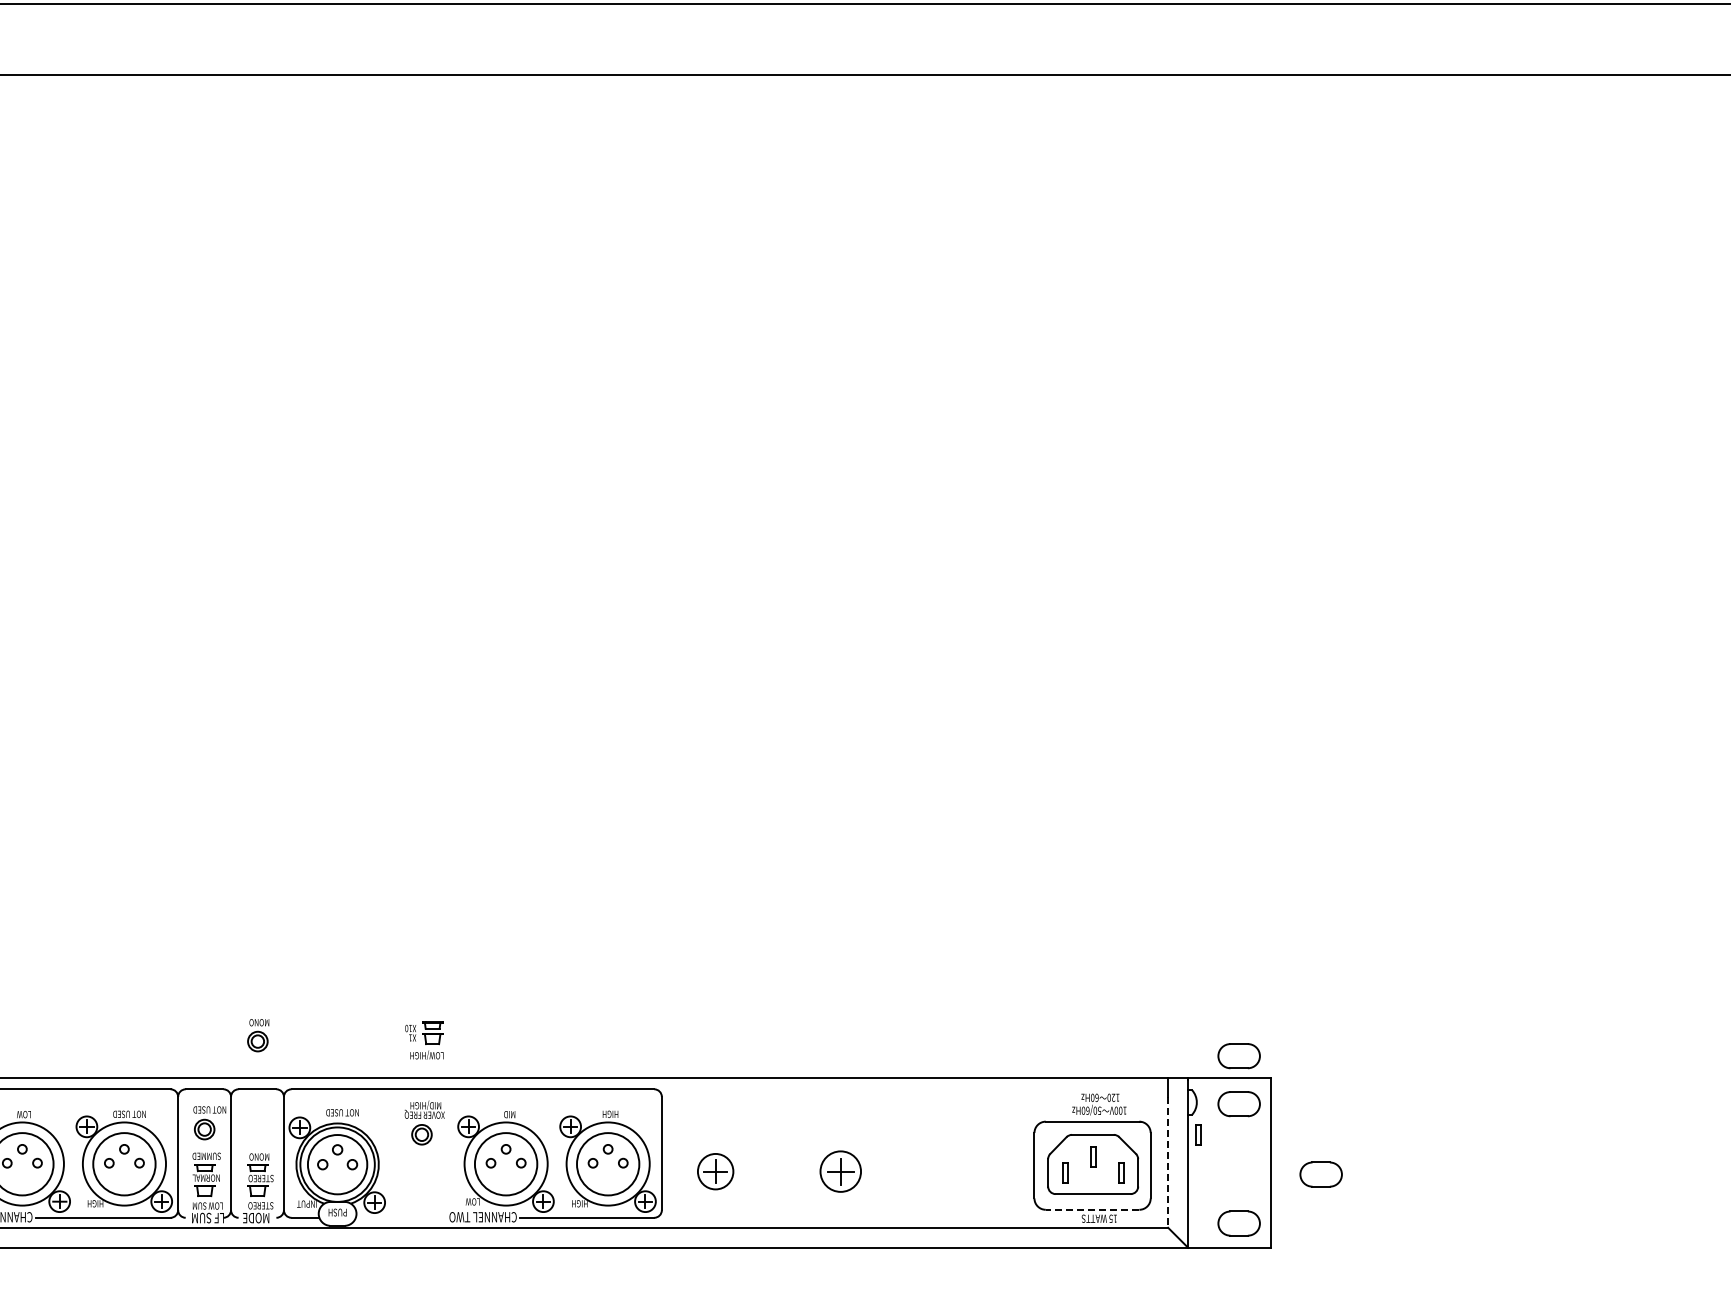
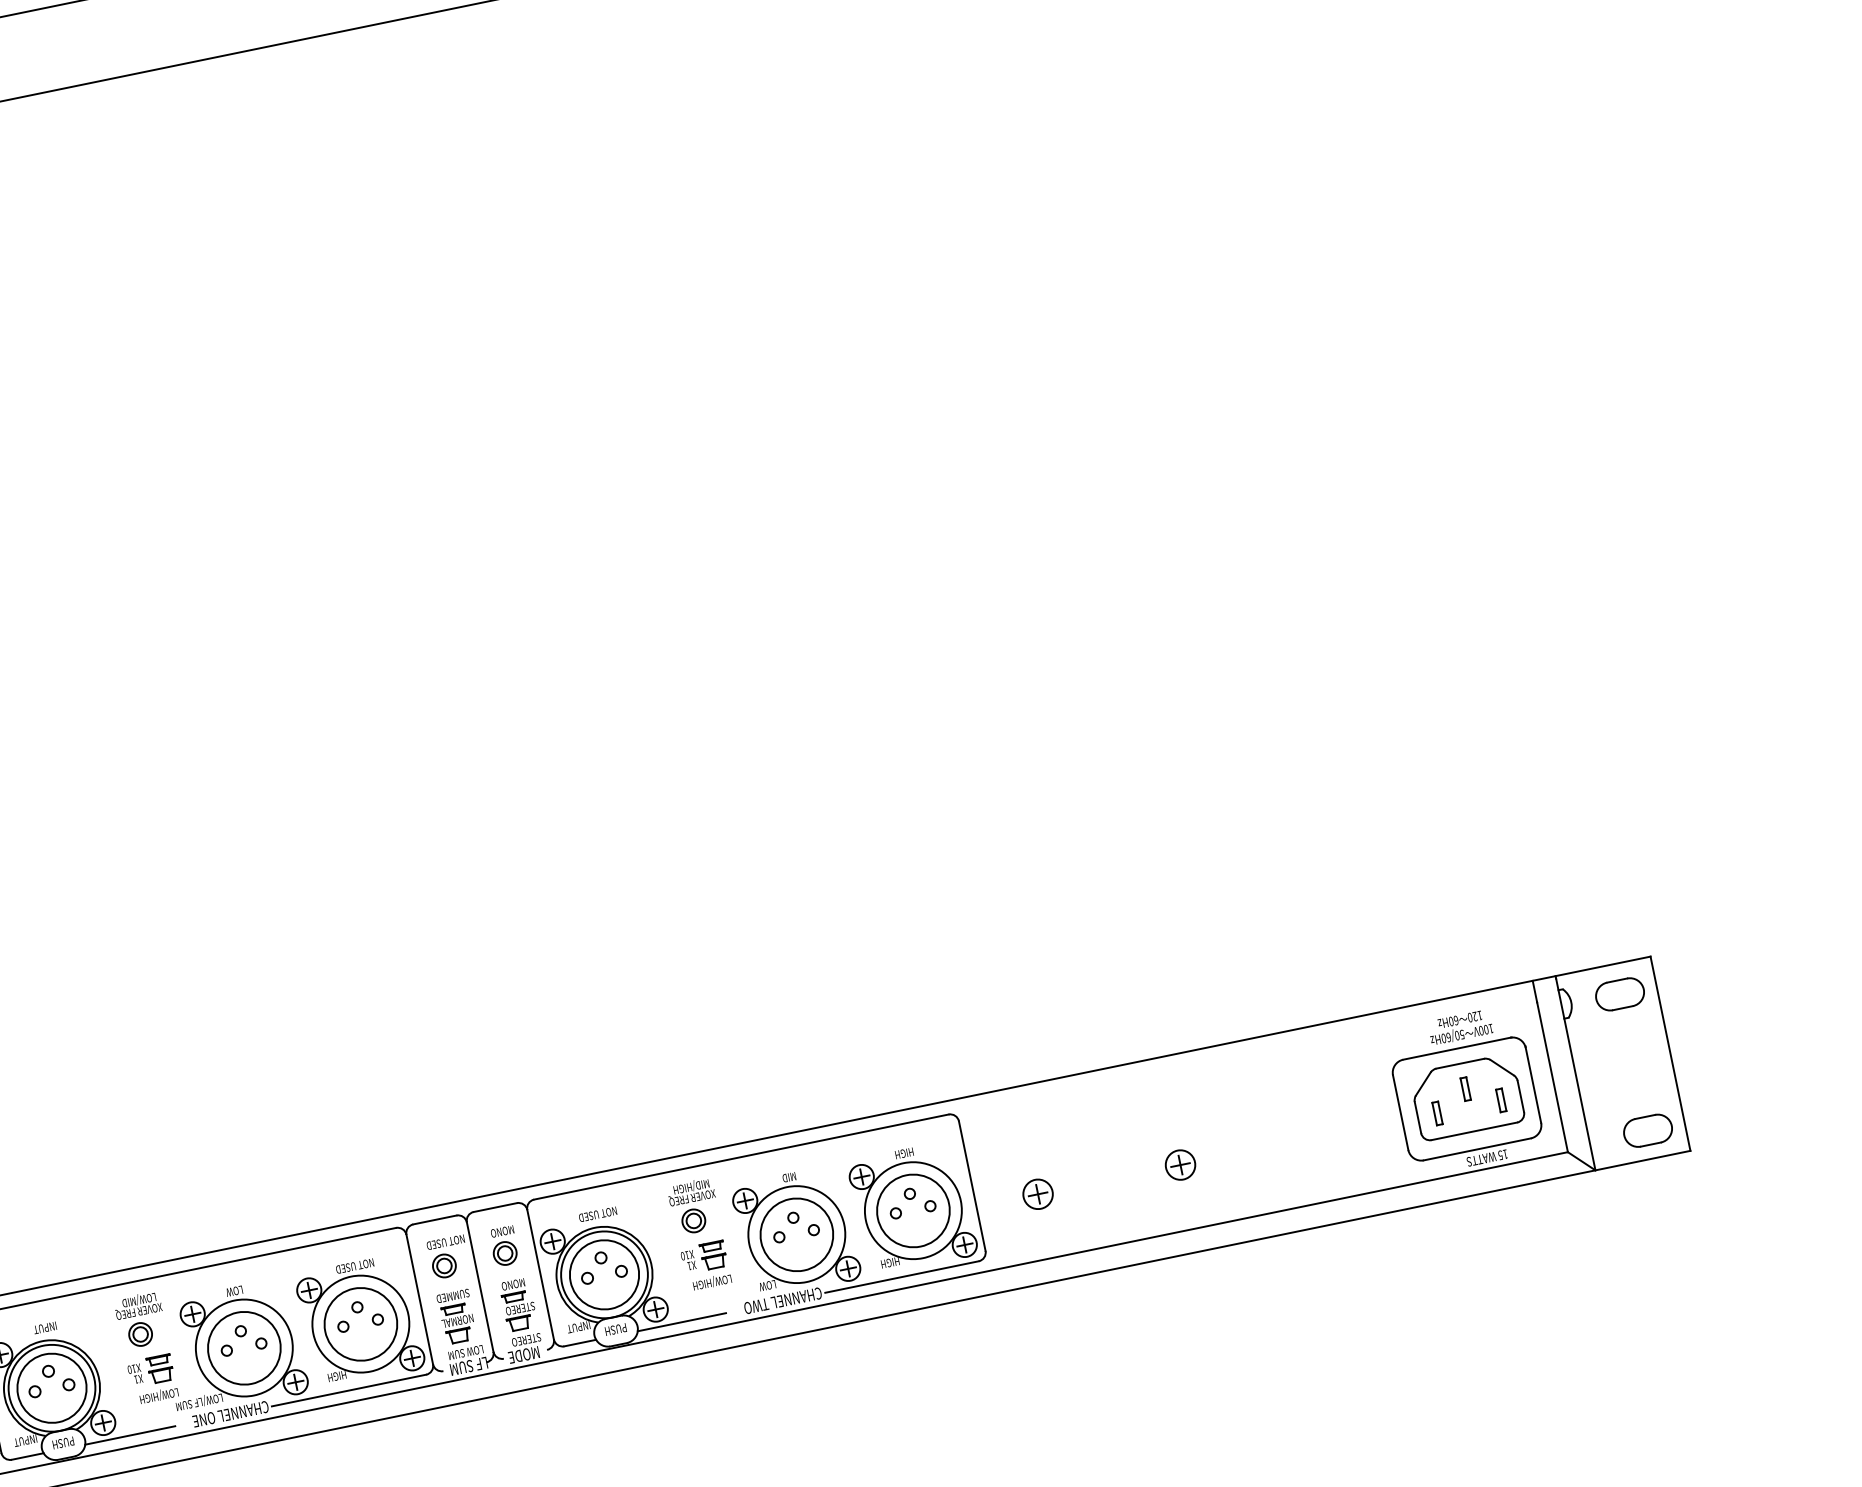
part: (258, 1035) -> (504, 1246), moved
part: (424, 1040) -> (706, 1265), moved
part: (1238, 1056) -> (1608, 940), removed
part: (1198, 1134) -> (1580, 1038), removed
line: (1168, 1162) -> (1553, 1077), dashed -> solid
part: (715, 1171) -> (1037, 1194), size x0.71
part: (839, 1171) -> (1179, 1164), size x0.62
part: (1320, 1174) -> (1729, 1055), removed
line: (1092, 1209) -> (1477, 1149), dashed -> solid
line: (394, 1217) -> (681, 1321), added

